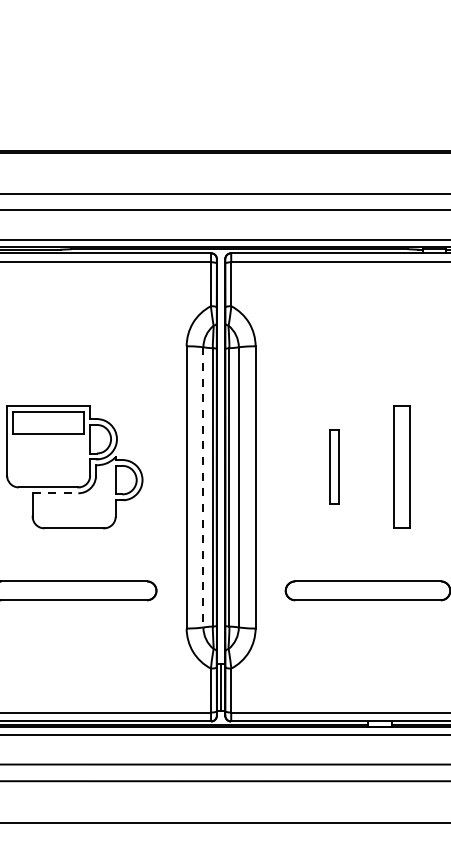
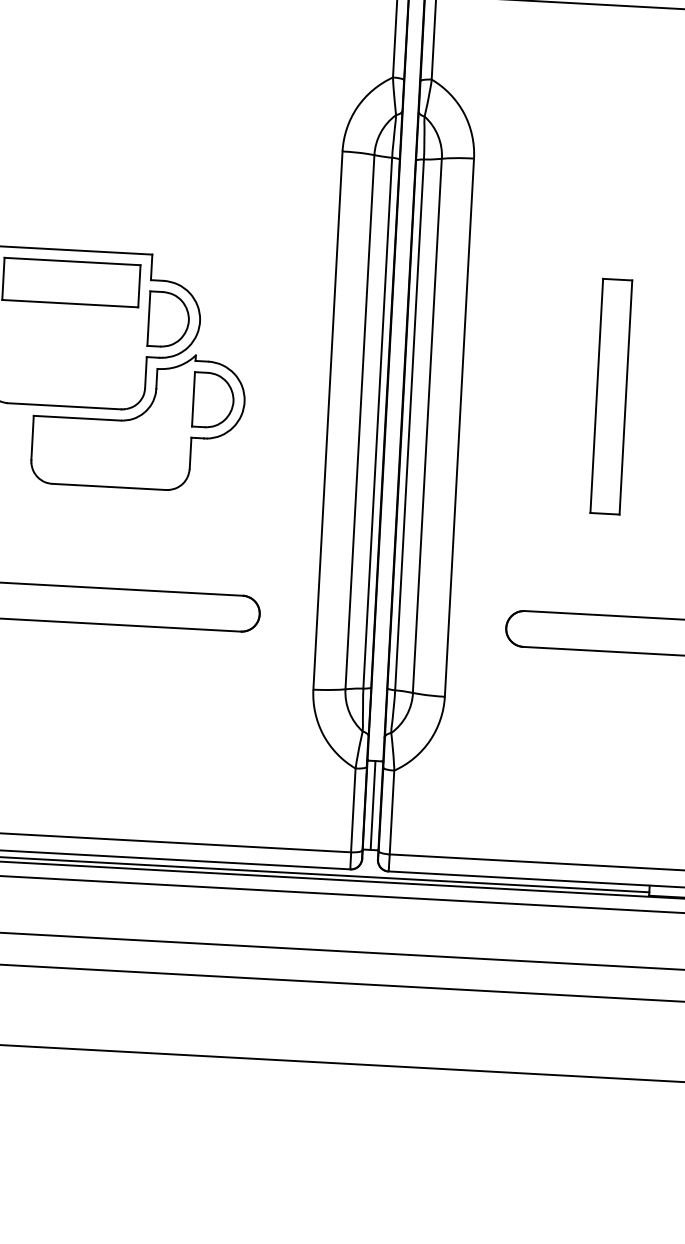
part: (334, 466) -> (612, 395), size x1.67
line: (203, 487) -> (360, 422), dashed -> solid
line: (55, 493) -> (77, 418), dashed -> solid

